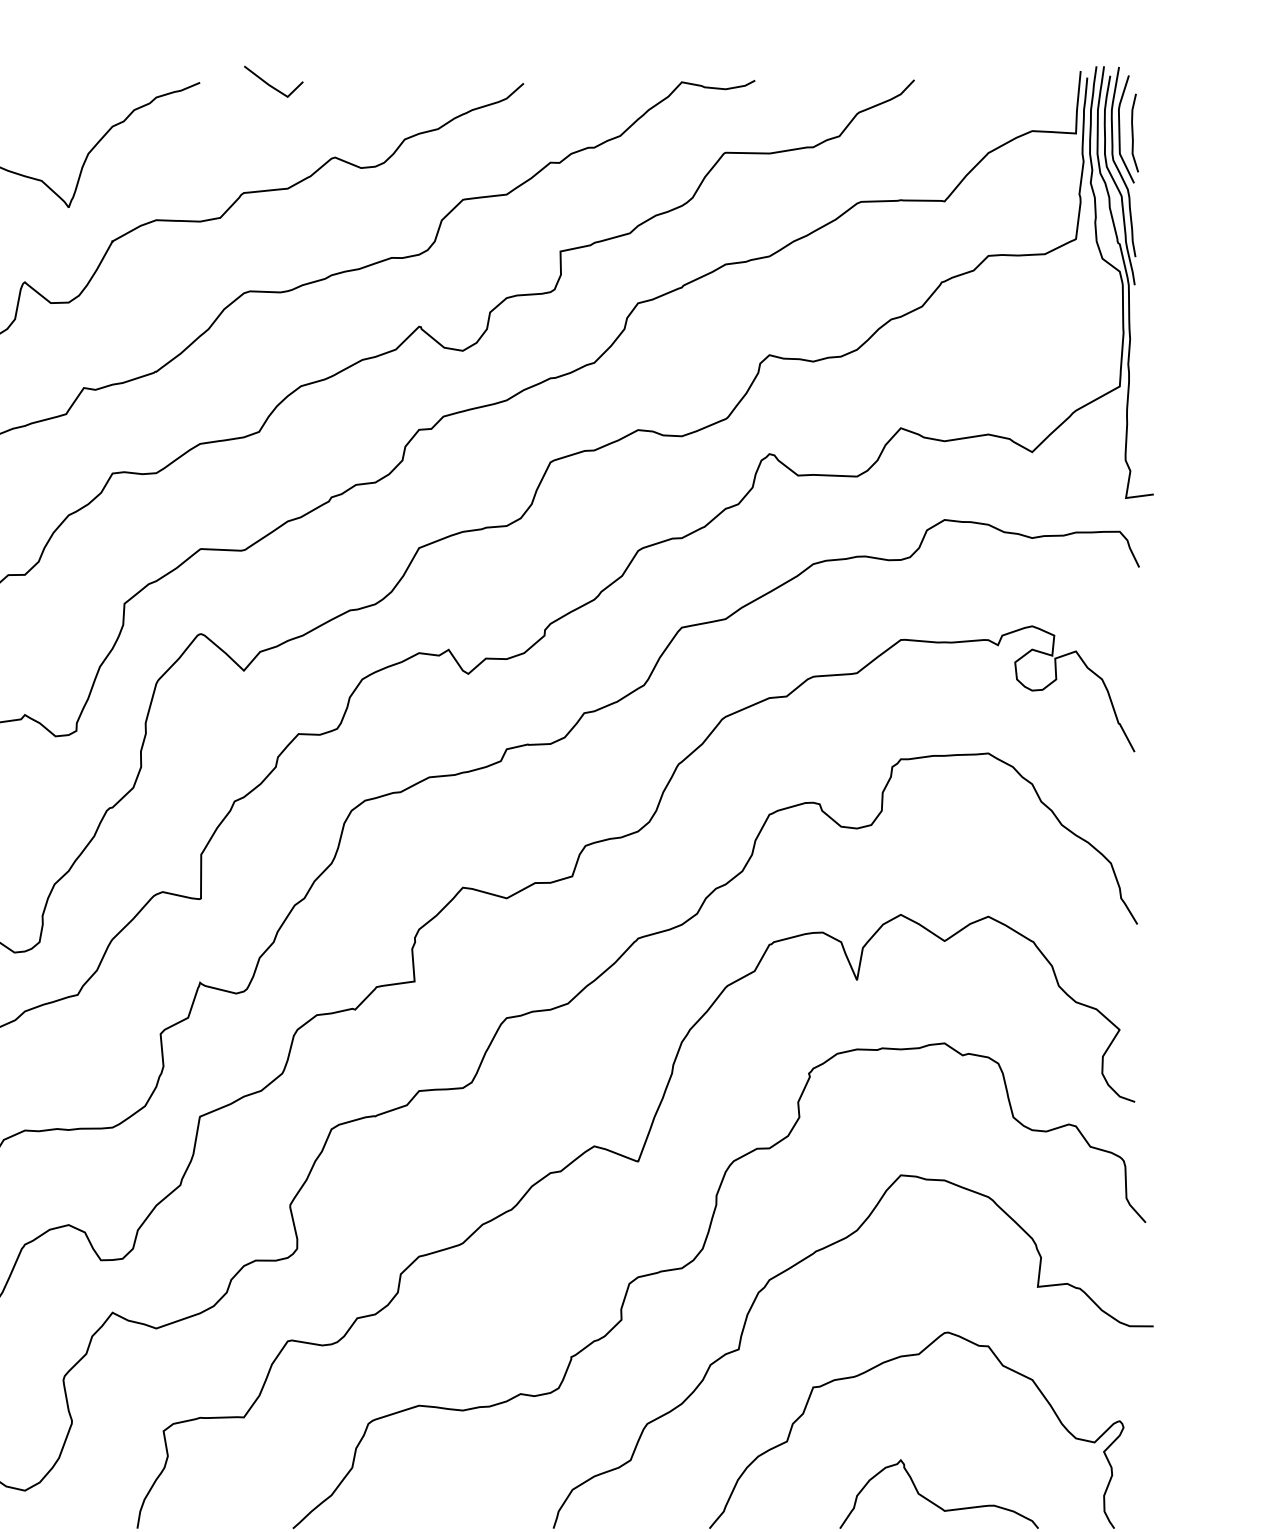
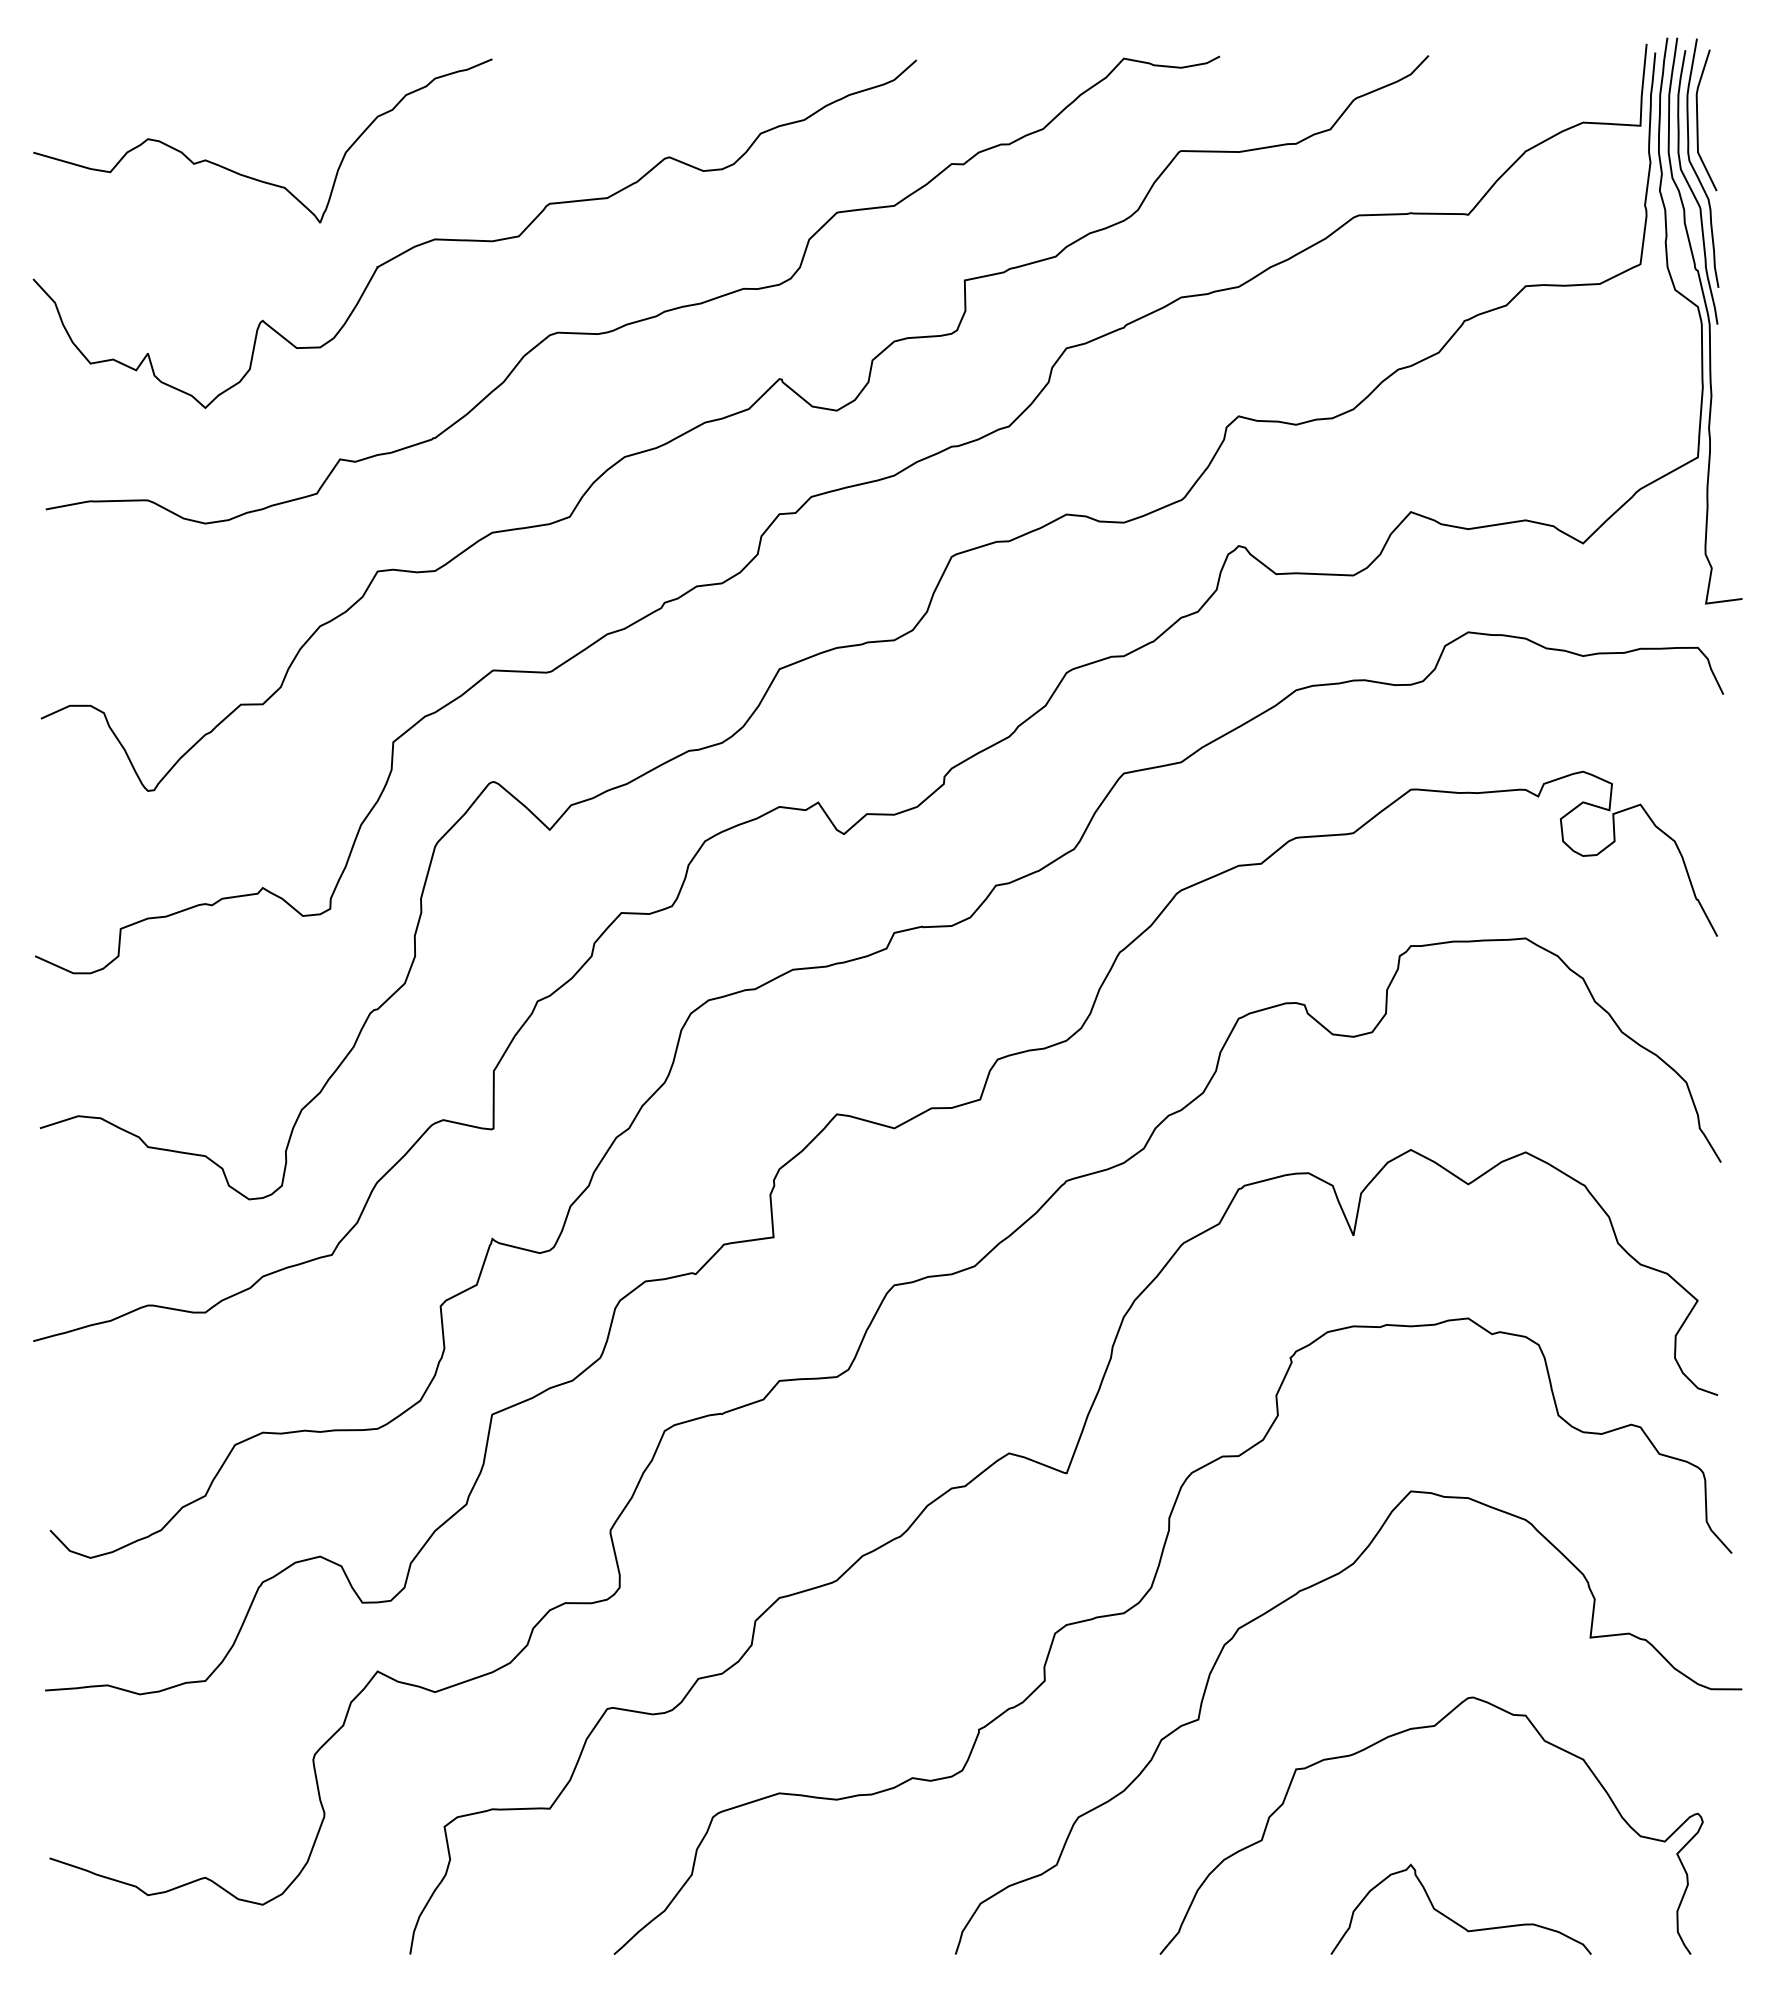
line: (271, 85) -> (585, 62), removed
curve: (1133, 132) -> (1715, 124), removed

